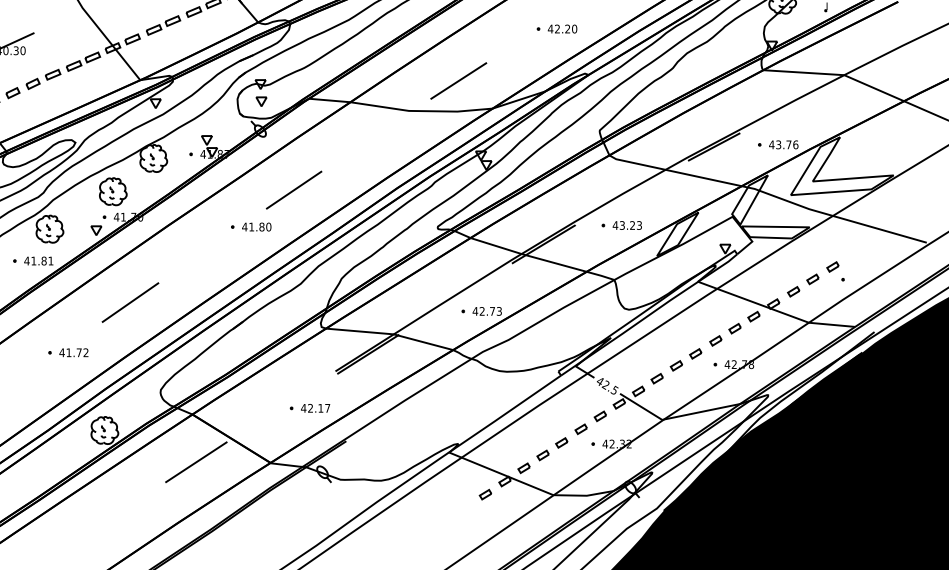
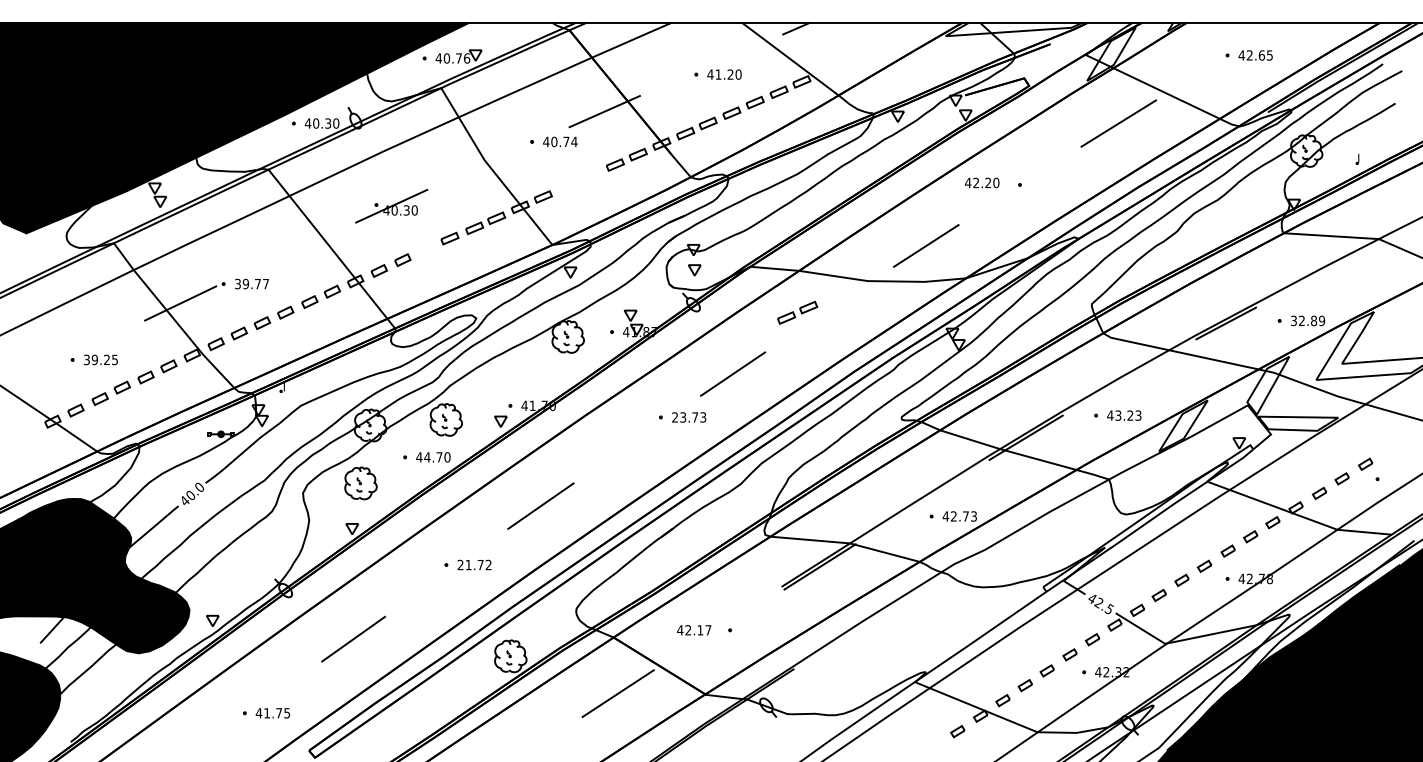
part: (163, 25) -> (797, 312), moved
text: (562, 28) -> (982, 182), moved
part: (33, 84) -> (426, 249), removed
text: (783, 144) -> (1307, 320), 43.76 -> 32.89
part: (113, 191) -> (520, 375), removed
text: (256, 227) -> (688, 417), 41.80 -> 23.73
text: (42, 261) -> (437, 457), 41.81 -> 44.70
text: (62, 352) -> (460, 564), 41.72 -> 21.72
text: (315, 408) -> (694, 630), moved

